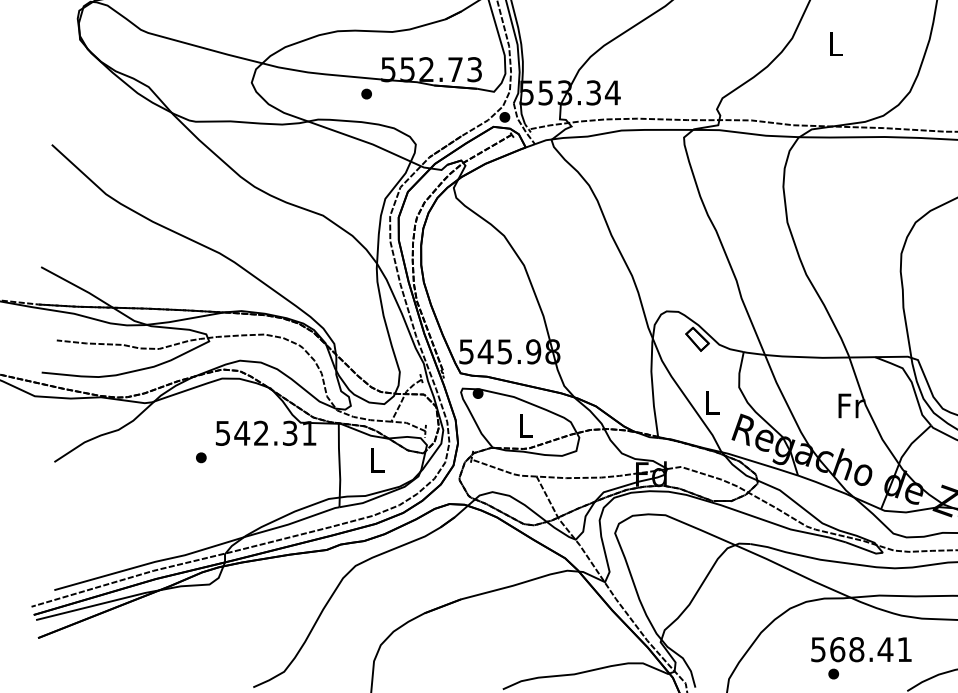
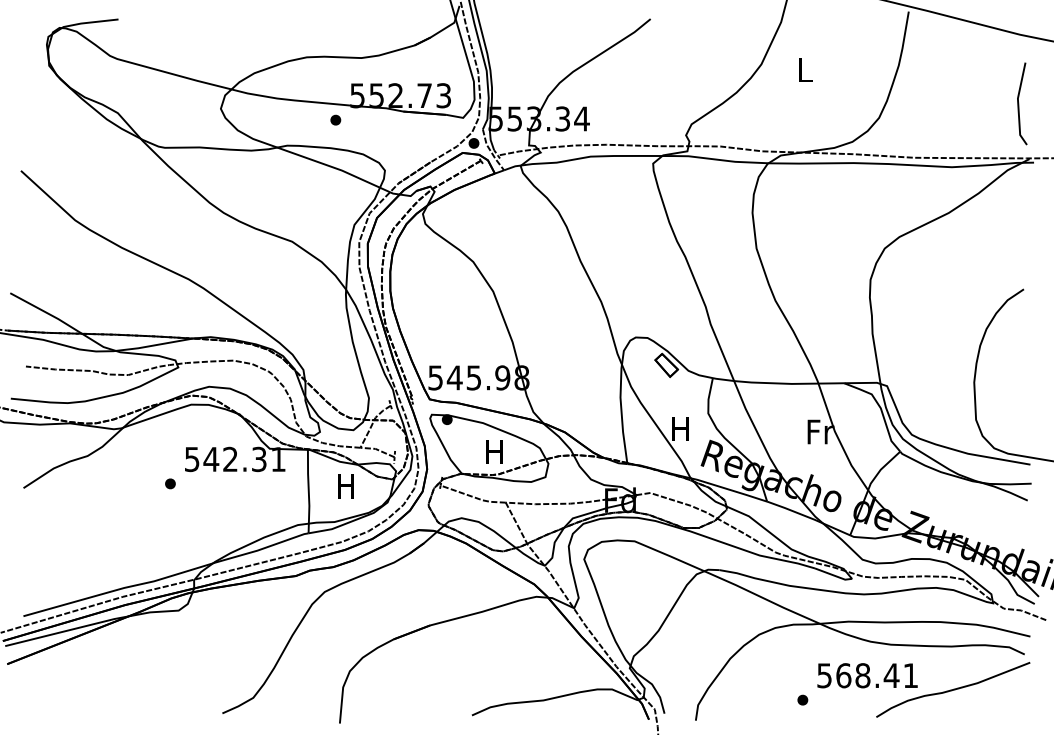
text: (711, 402) -> (680, 428), L -> H
text: (525, 425) -> (494, 451), L -> H
text: (376, 460) -> (345, 486), L -> H
text: (861, 649) -> (867, 675), moved

